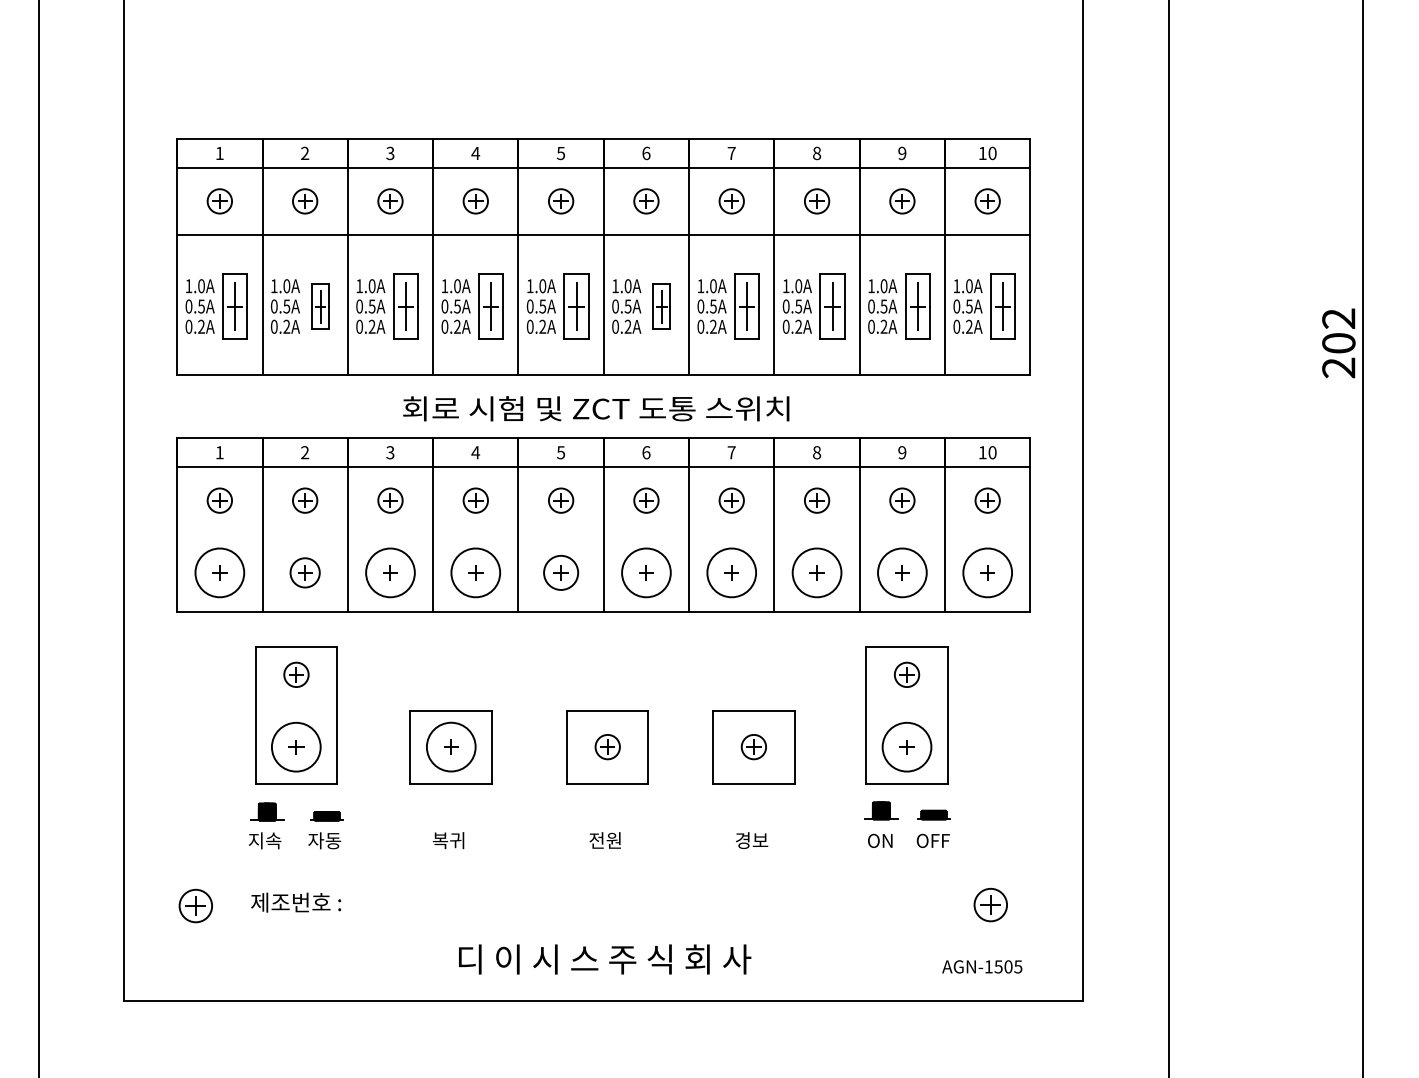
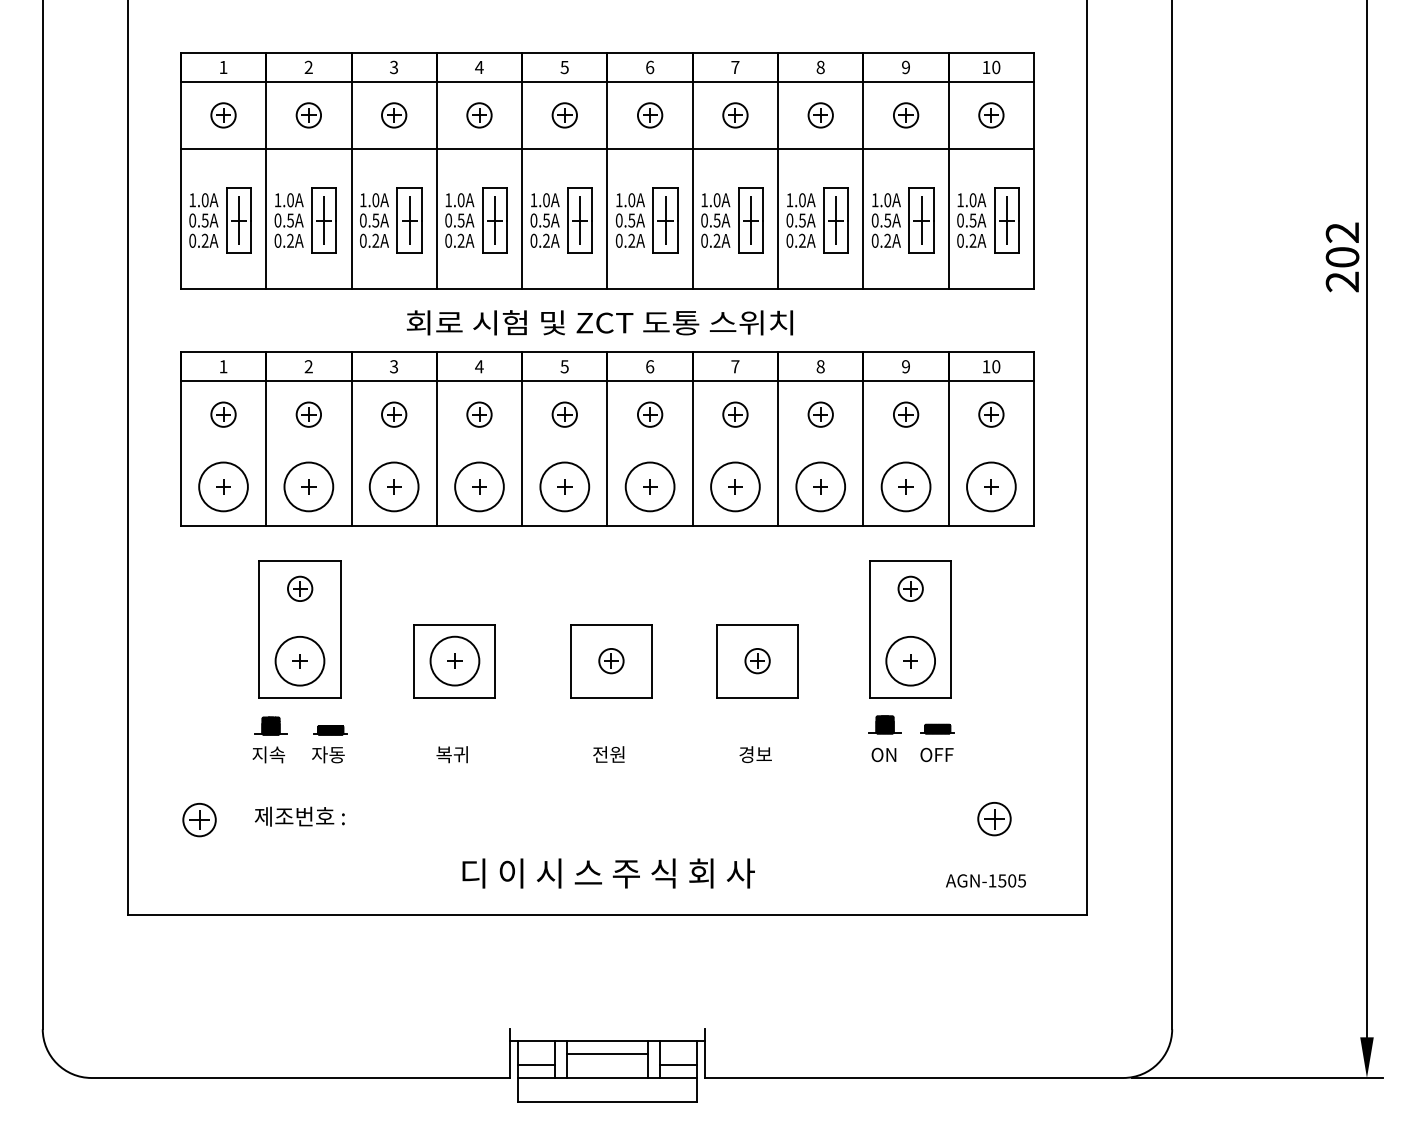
part: (319, 306) -> (323, 220), size x1.43
part: (661, 306) -> (665, 220), size x1.43
circle: (304, 572) -> (308, 486), size x1.67
circle: (560, 572) -> (564, 486), size x1.43

